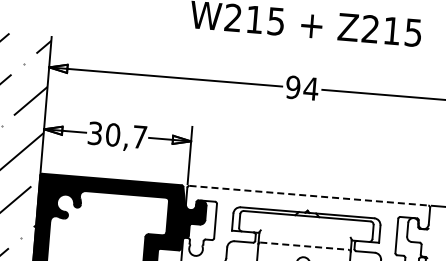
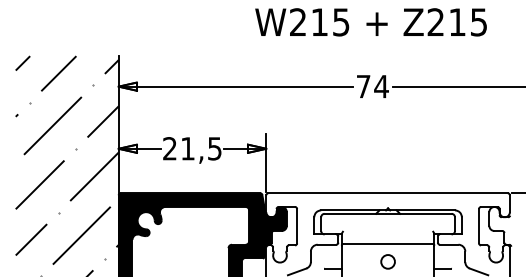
text: (293, 87) -> (363, 86), 94 -> 74
text: (117, 135) -> (192, 148), 30,7 -> 21,5
line: (309, 195) -> (388, 193), dashed -> solid
line: (305, 245) -> (388, 243), dashed -> solid

